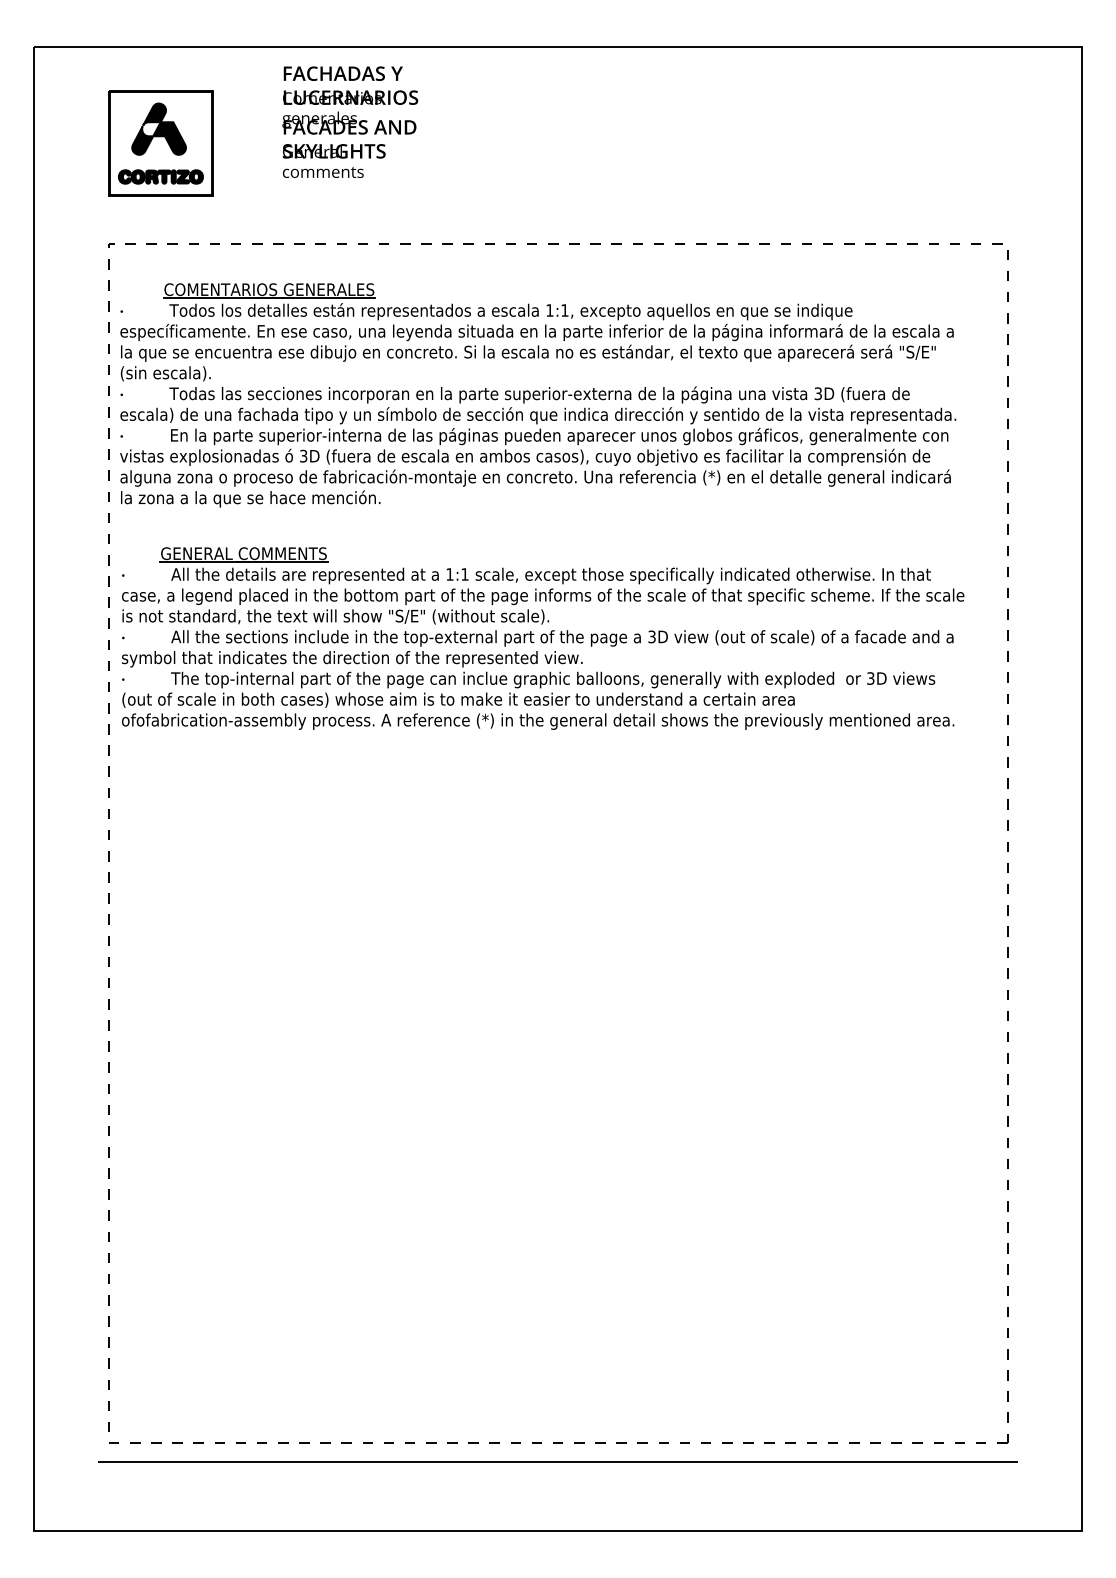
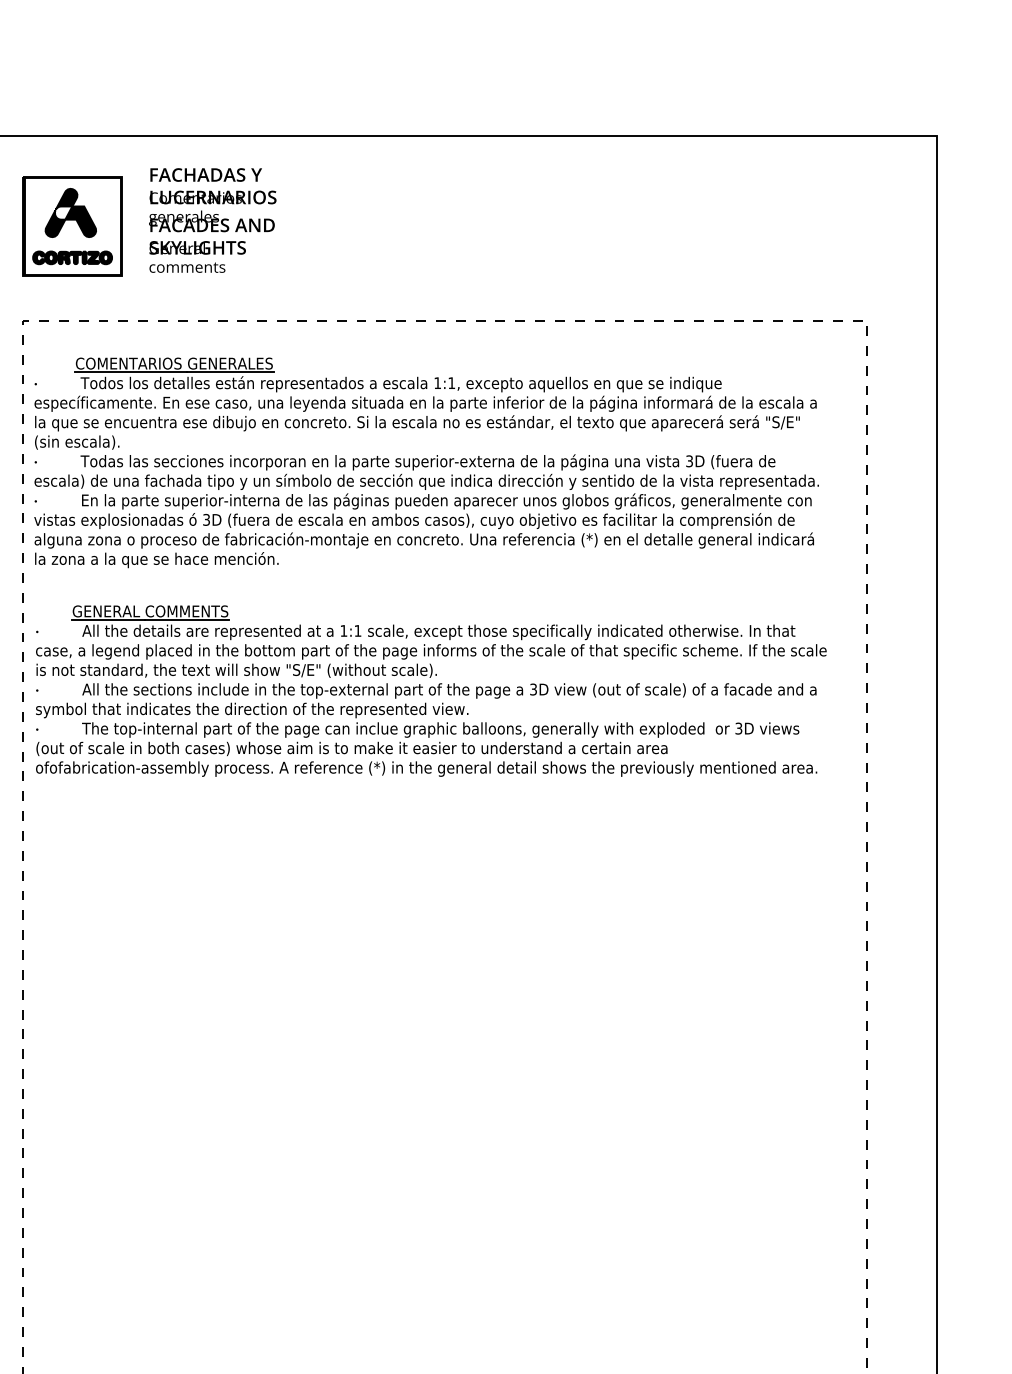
text: (350, 121) -> (212, 219), moved

